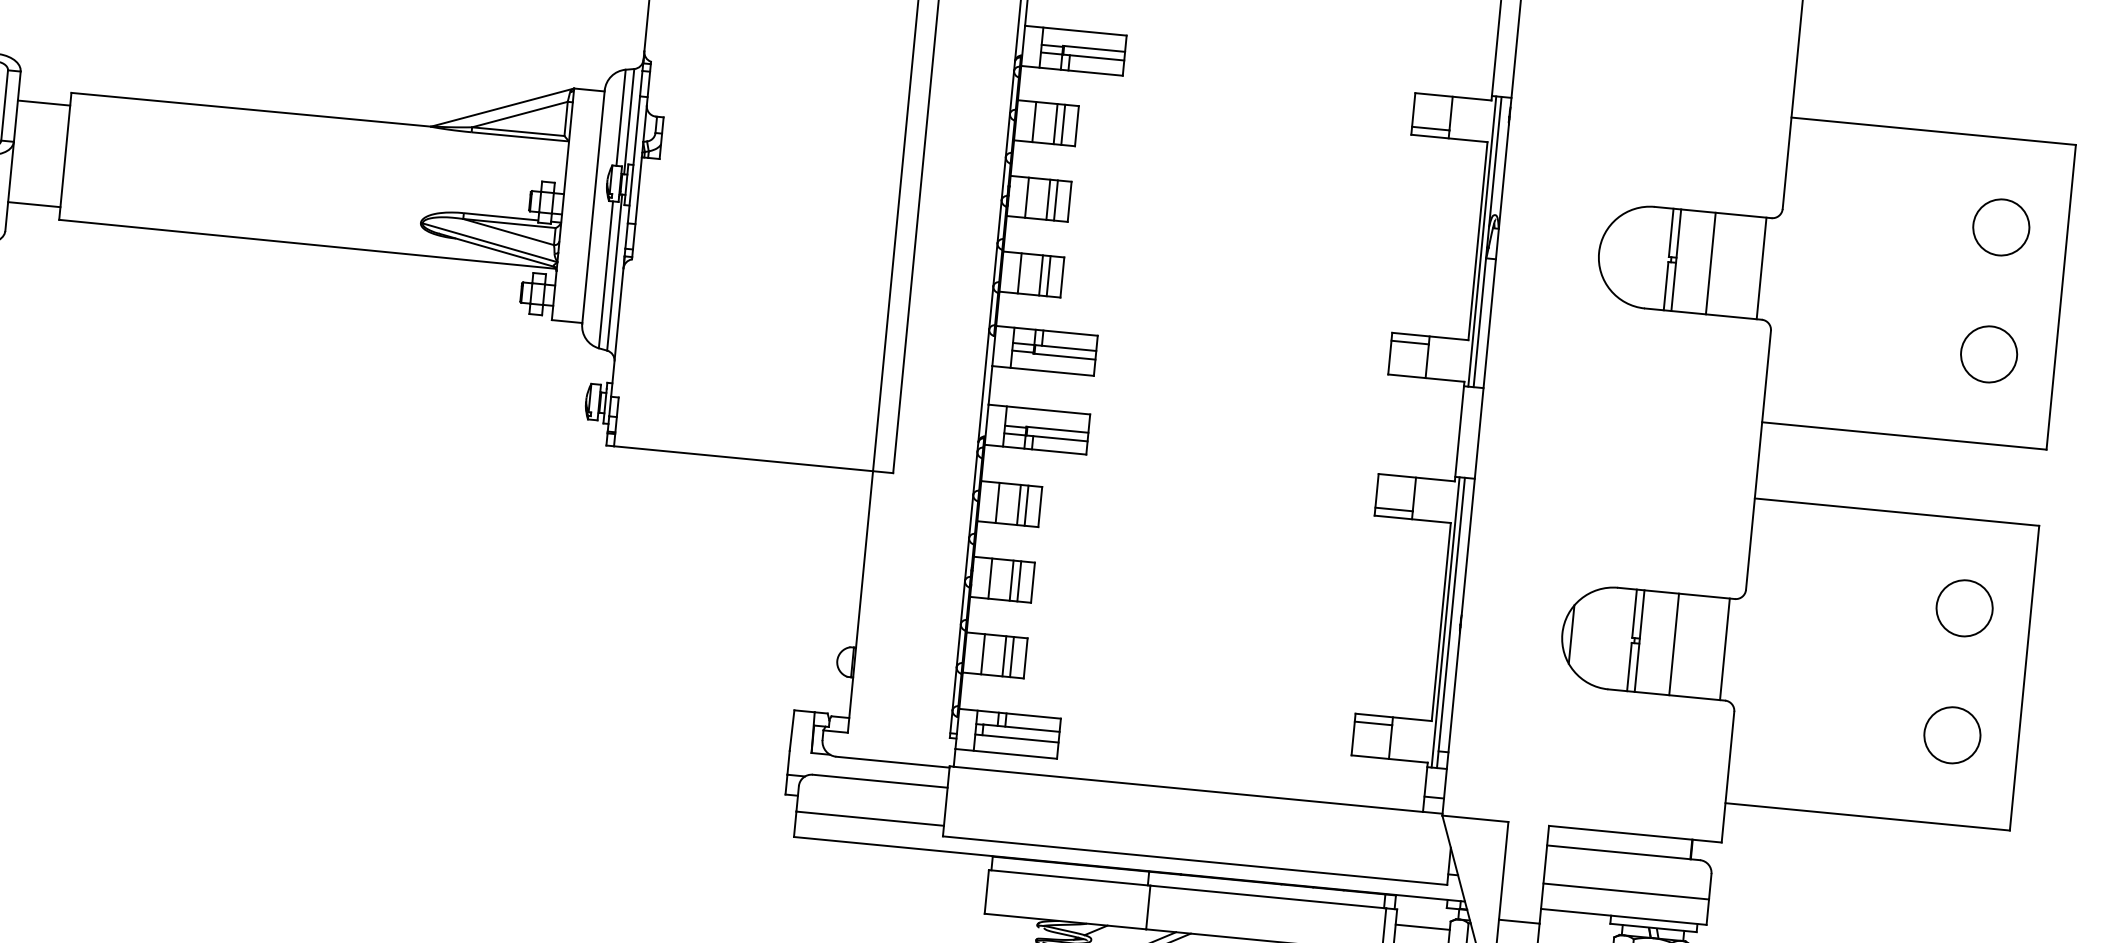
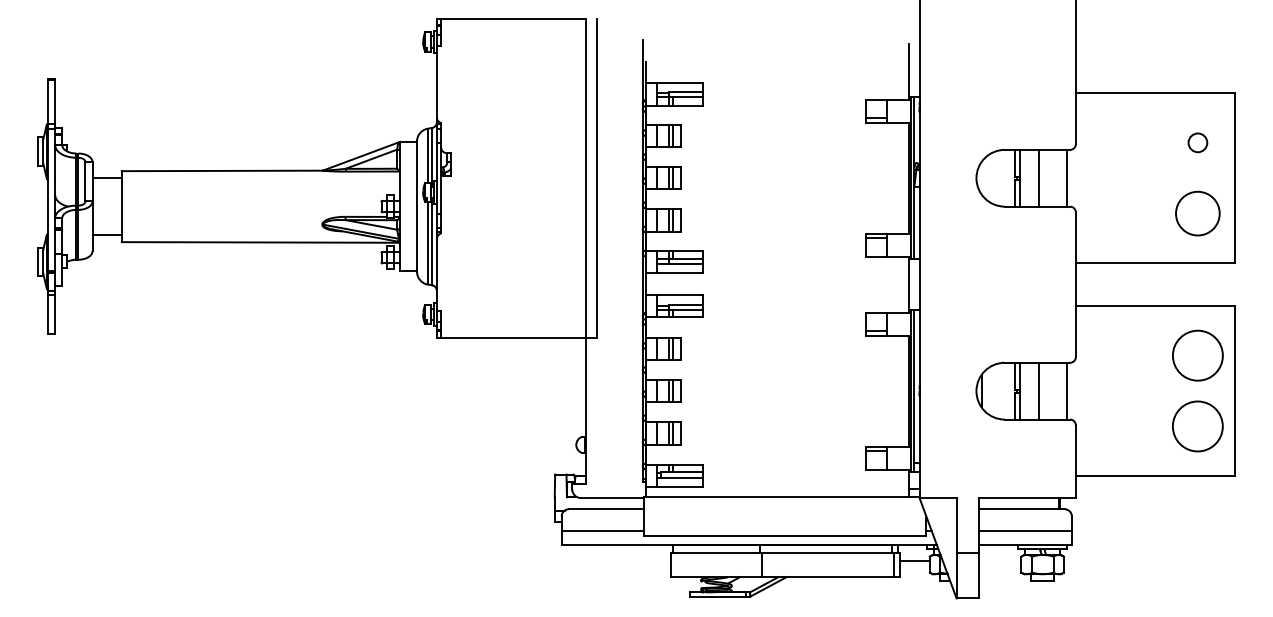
circle: (2000, 226) -> (1197, 142), size x0.6
circle: (1988, 353) -> (1197, 213), size x1.4
circle: (1963, 607) -> (1197, 355), size x1.6
circle: (1951, 734) -> (1197, 426), size x1.6

